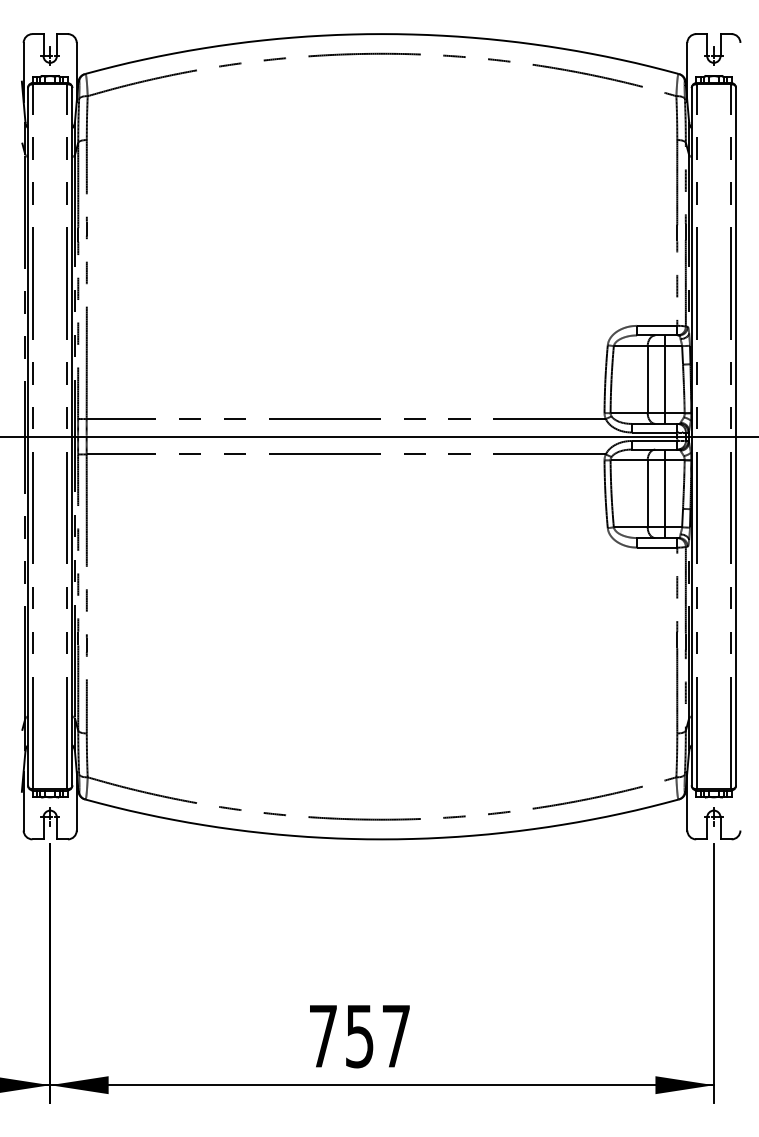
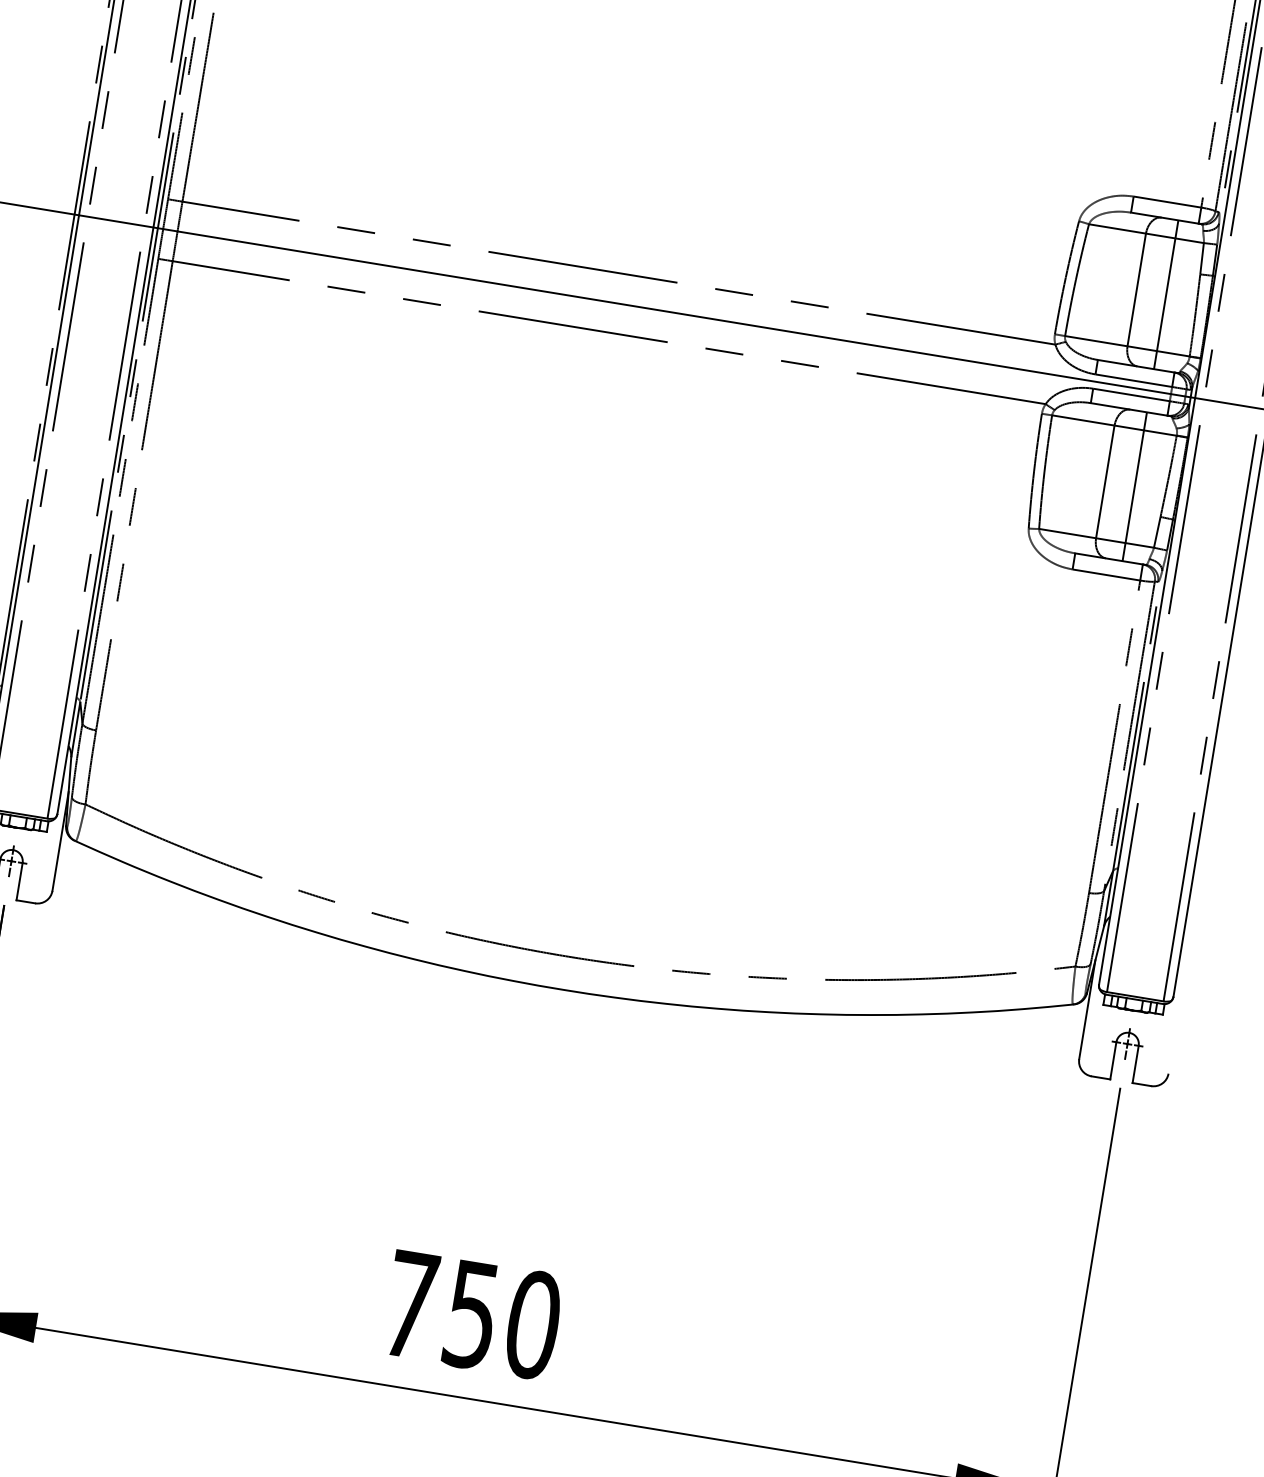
text: (396, 1036) -> (533, 1325), 757 -> 750

